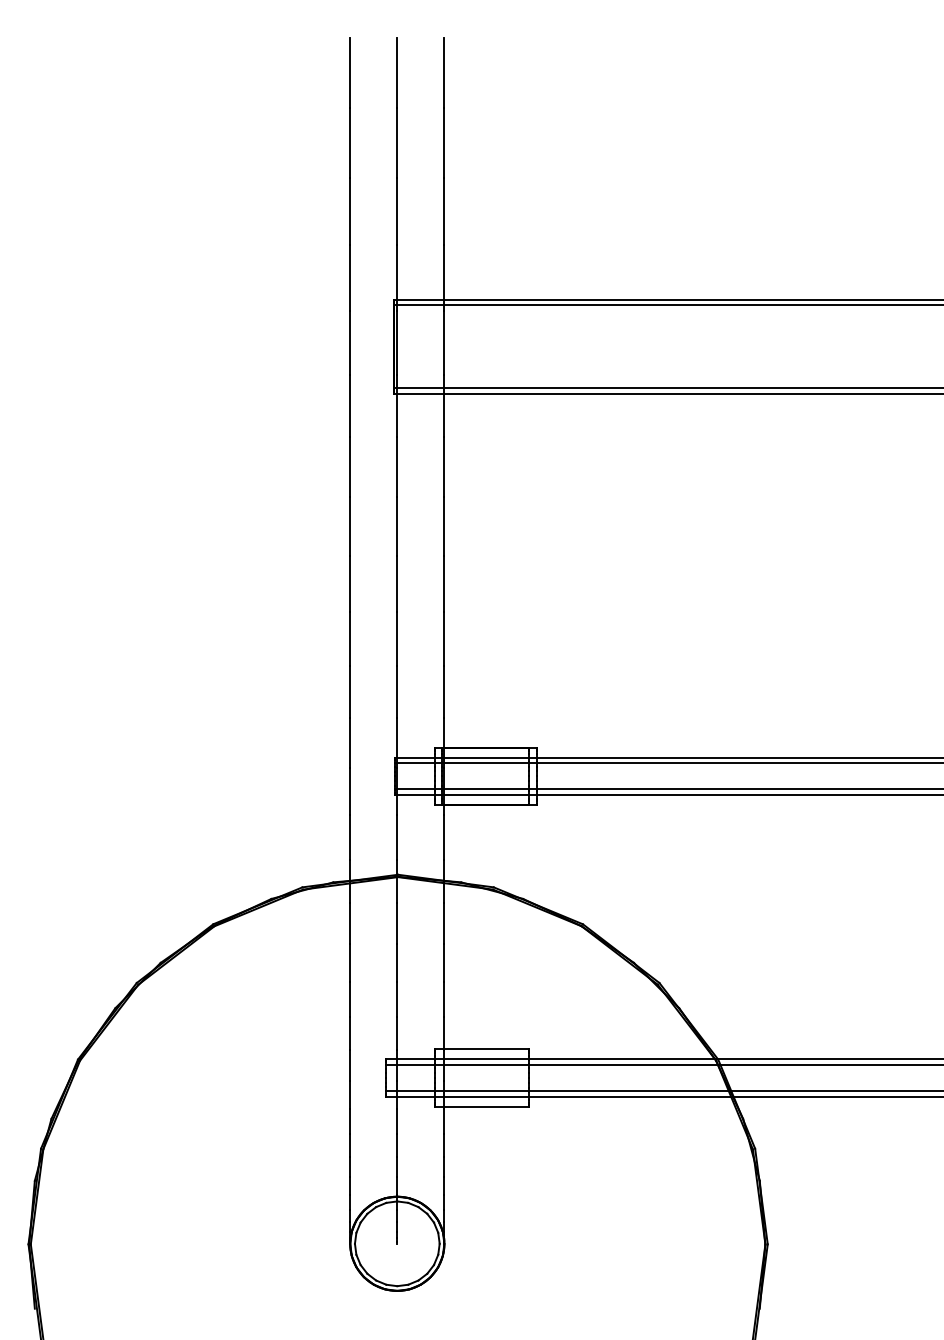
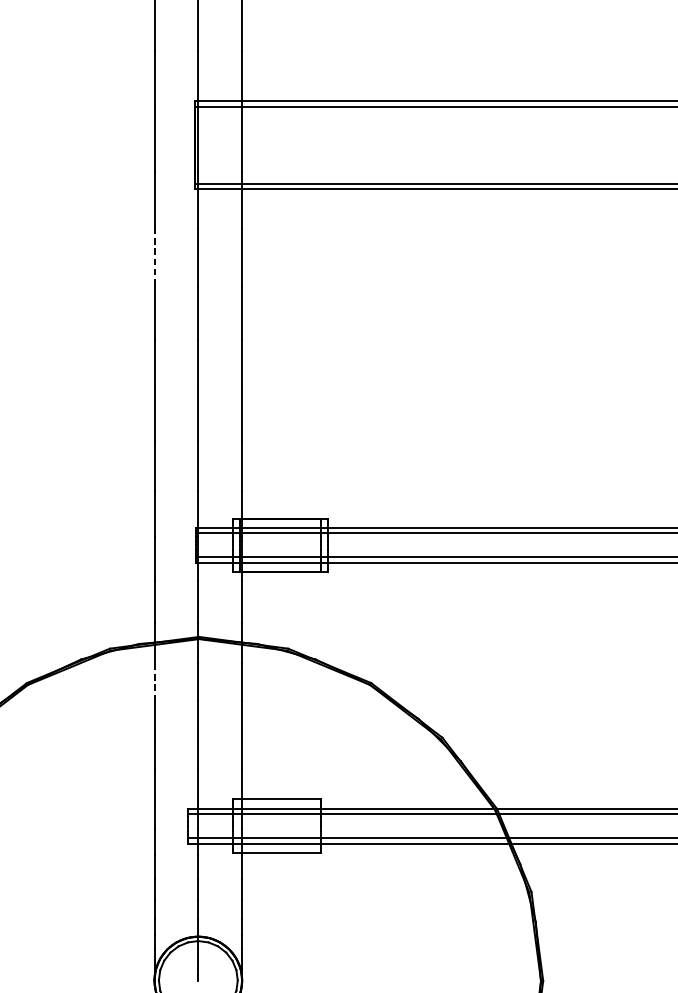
line: (350, 466) -> (154, 256), solid -> dashed
line: (350, 922) -> (154, 681), solid -> dashed

